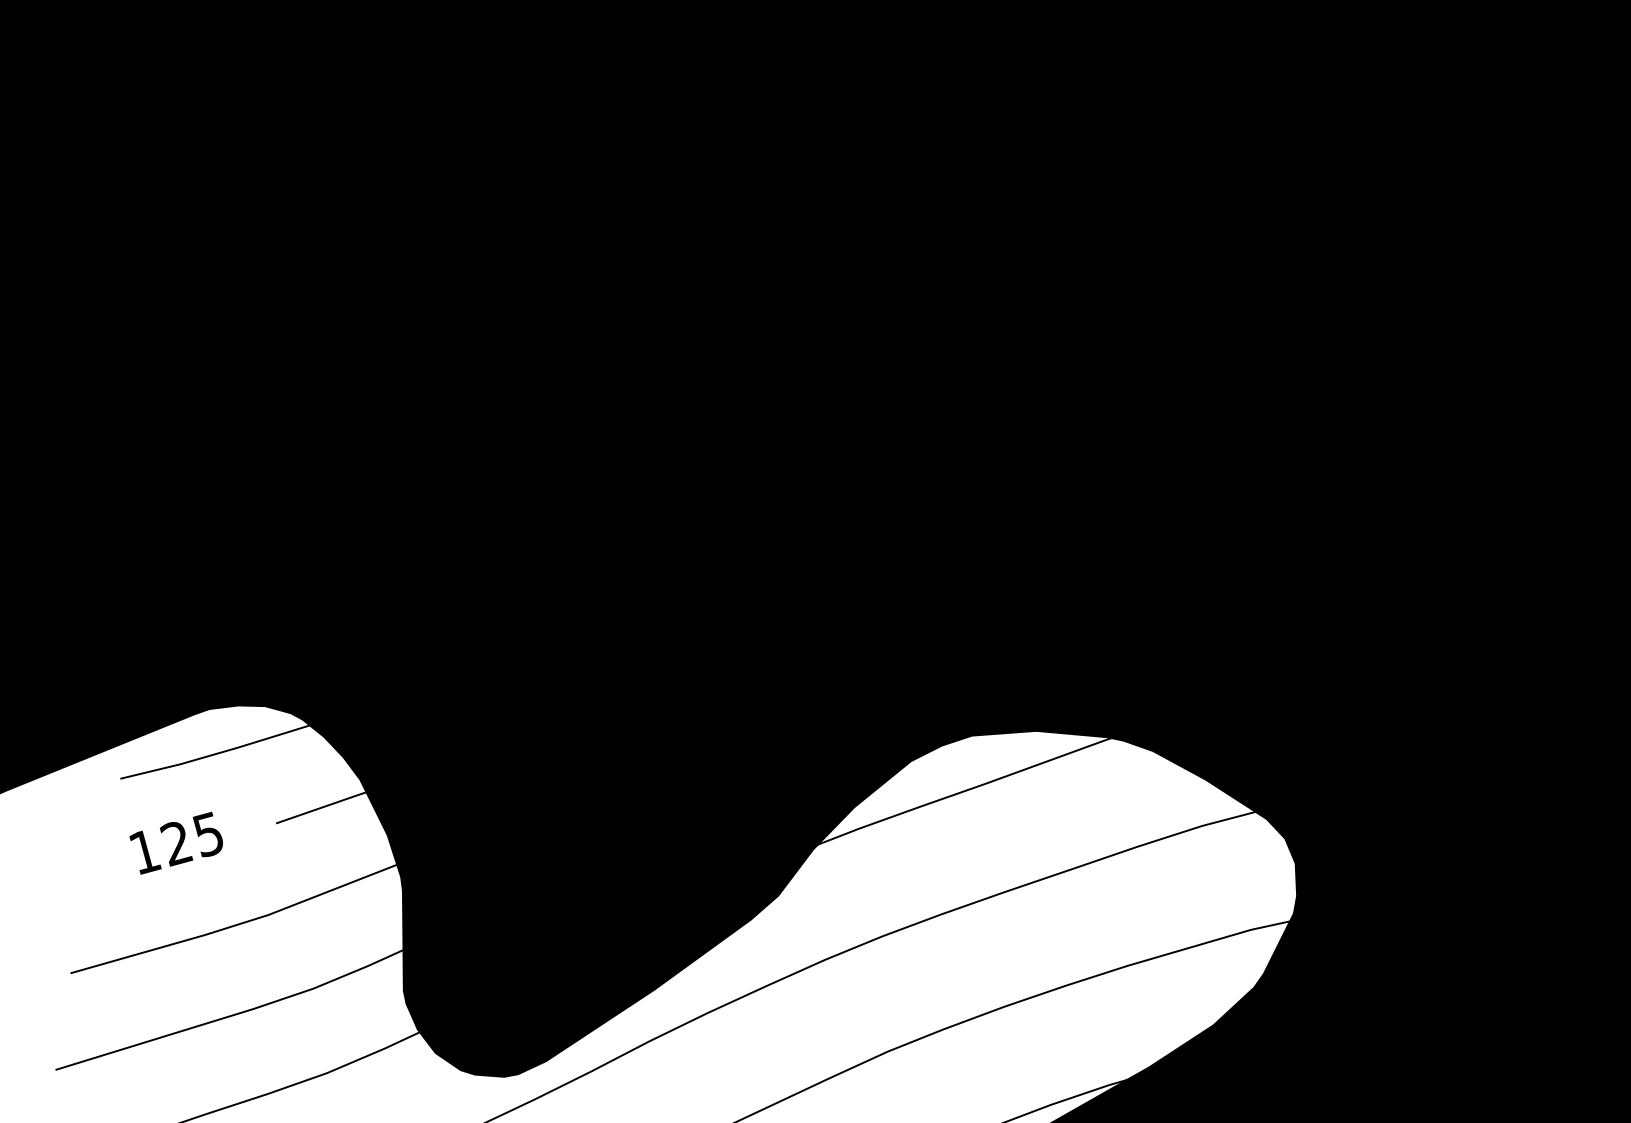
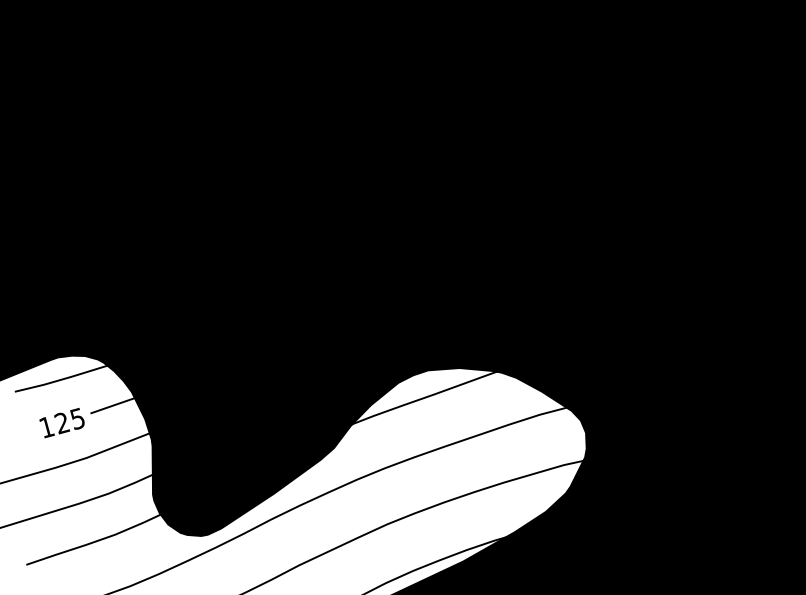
text: (175, 844) -> (61, 423), moved

